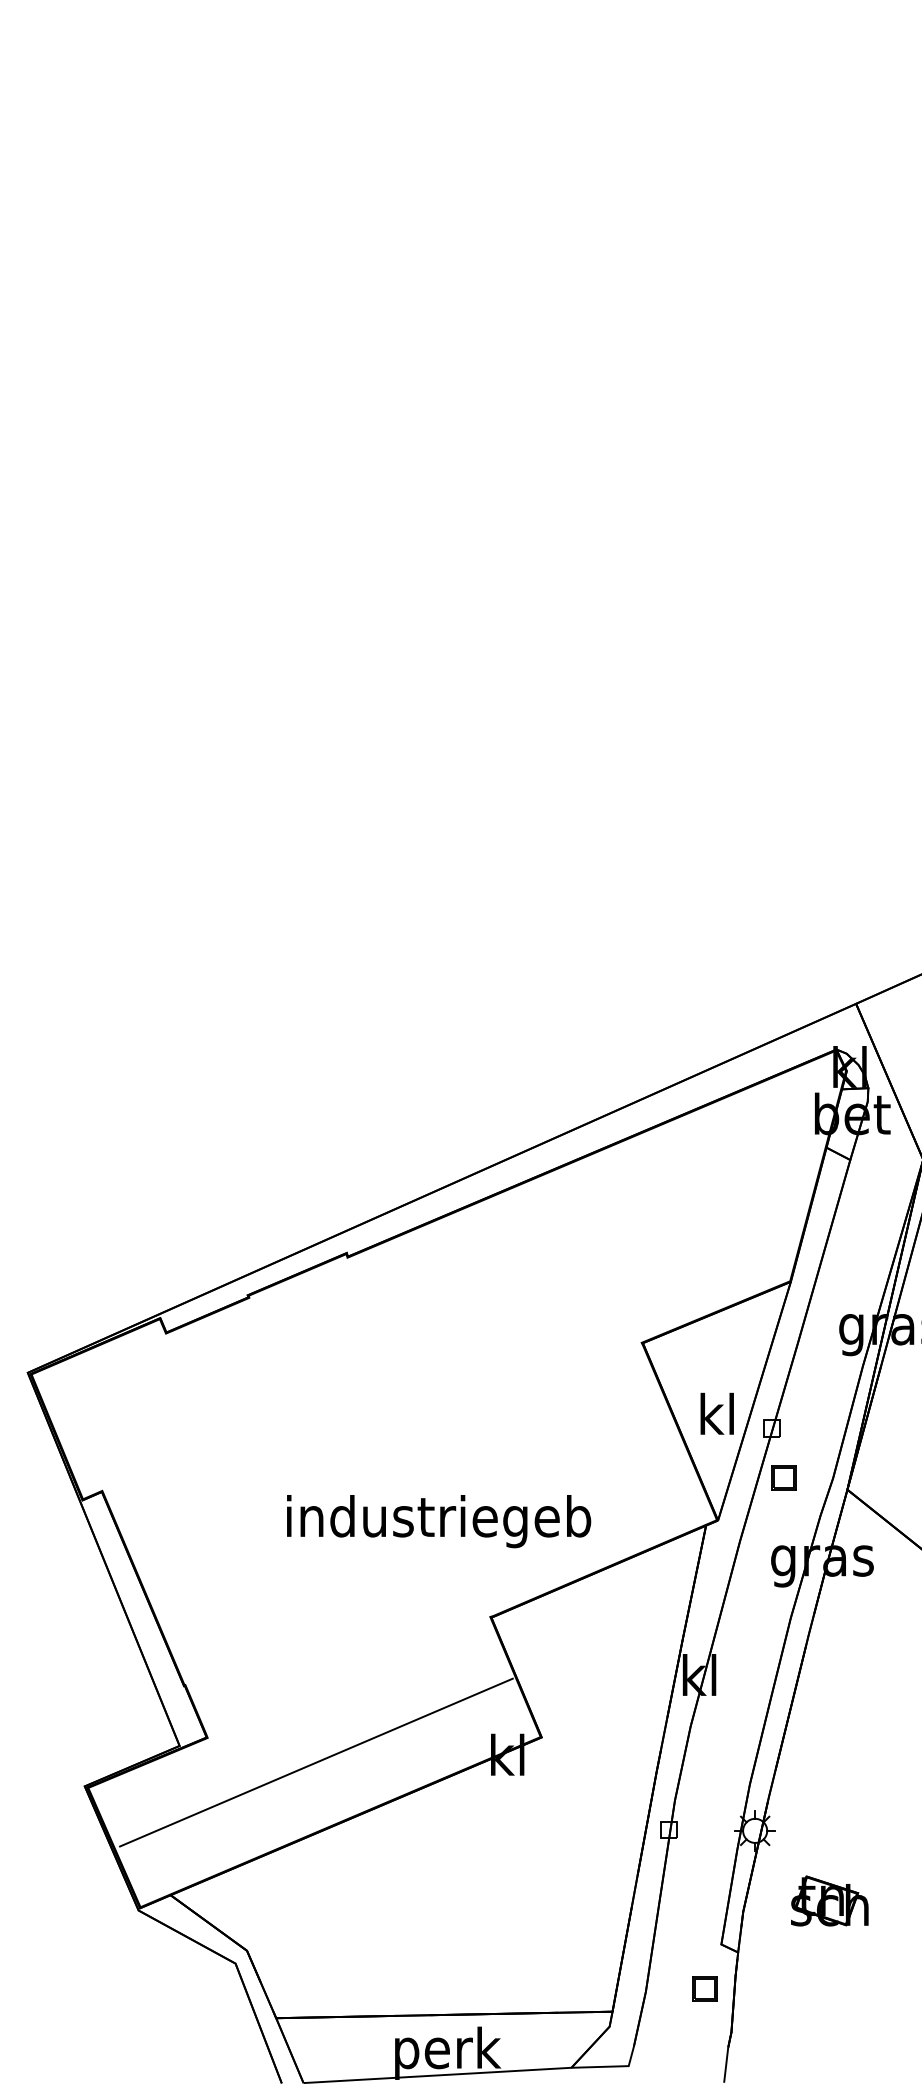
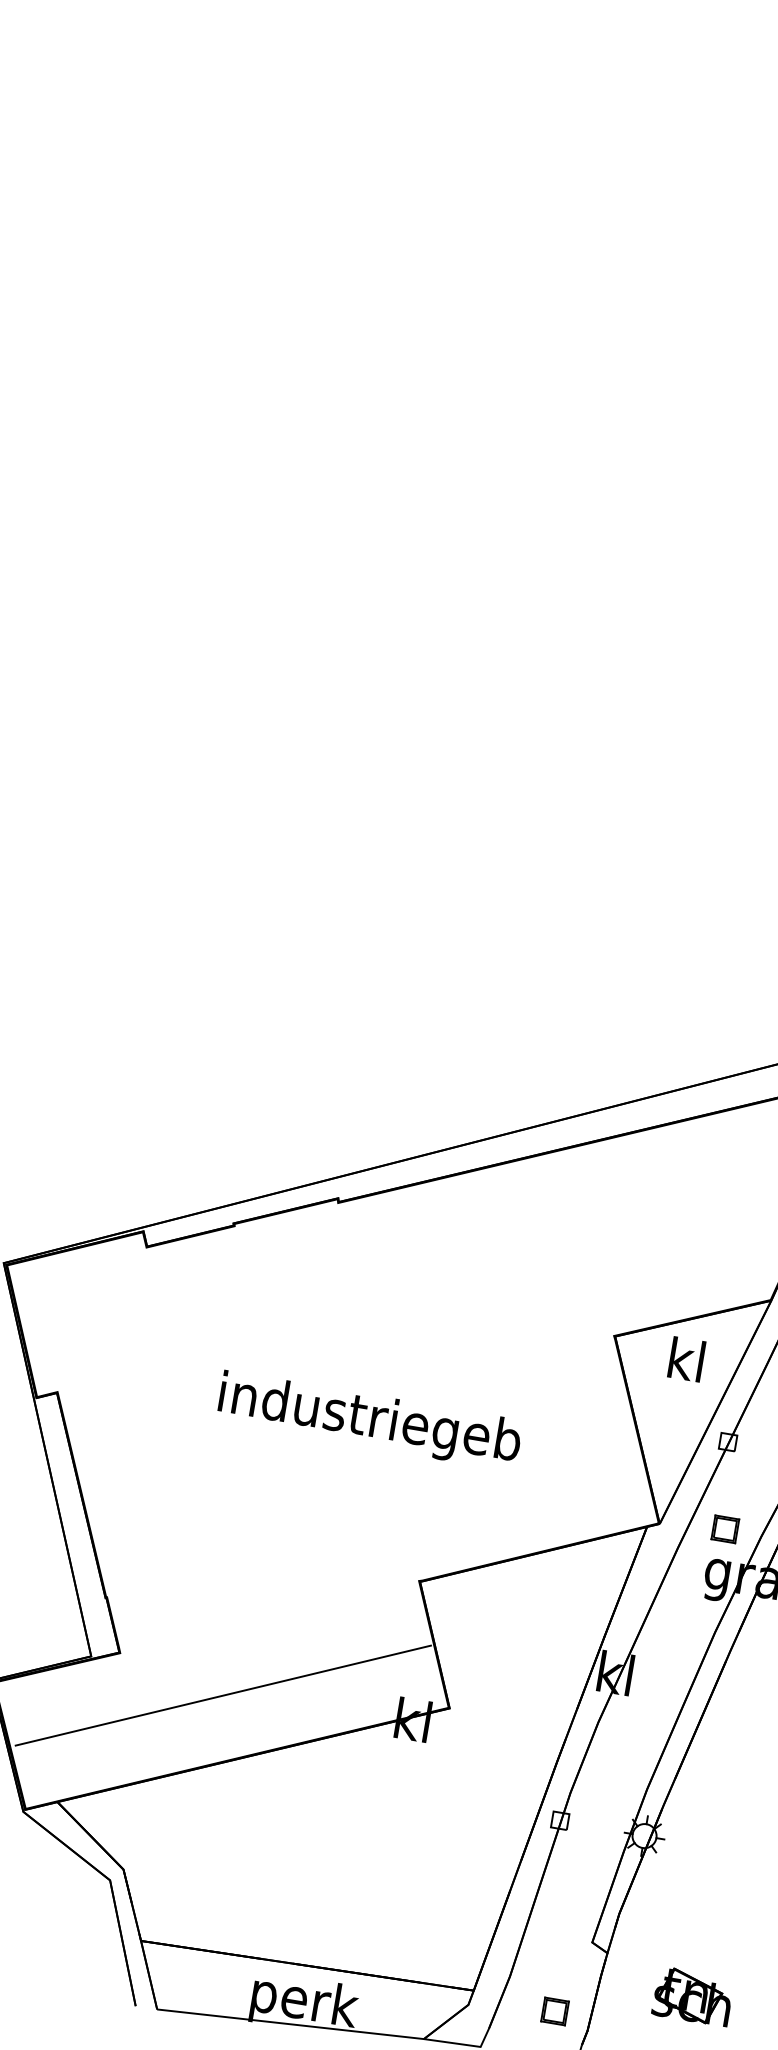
text: (716, 1413) -> (686, 1358), moved
part: (783, 1477) -> (725, 1528), moved
text: (439, 1521) -> (370, 1421), moved
part: (829, 1900) -> (692, 1996), moved
part: (704, 1988) -> (554, 2011), moved

